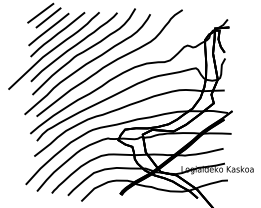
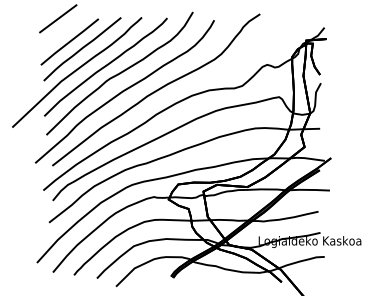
line: (48, 17) -> (69, 25), removed

